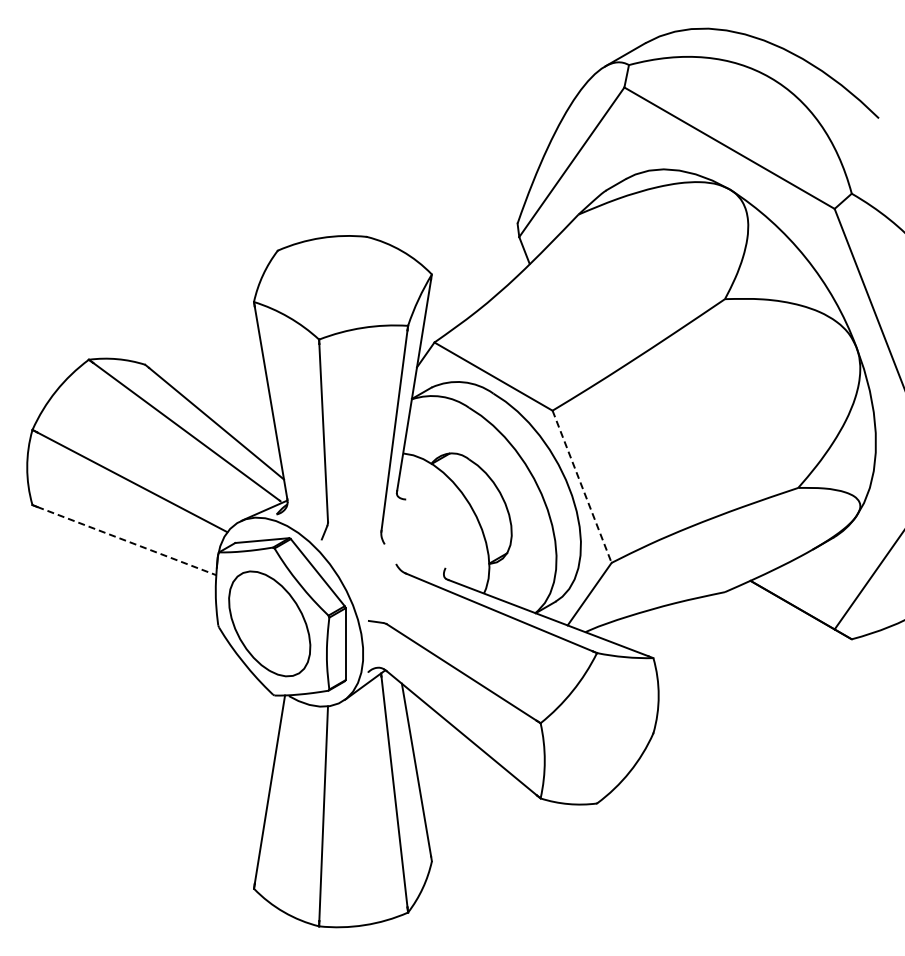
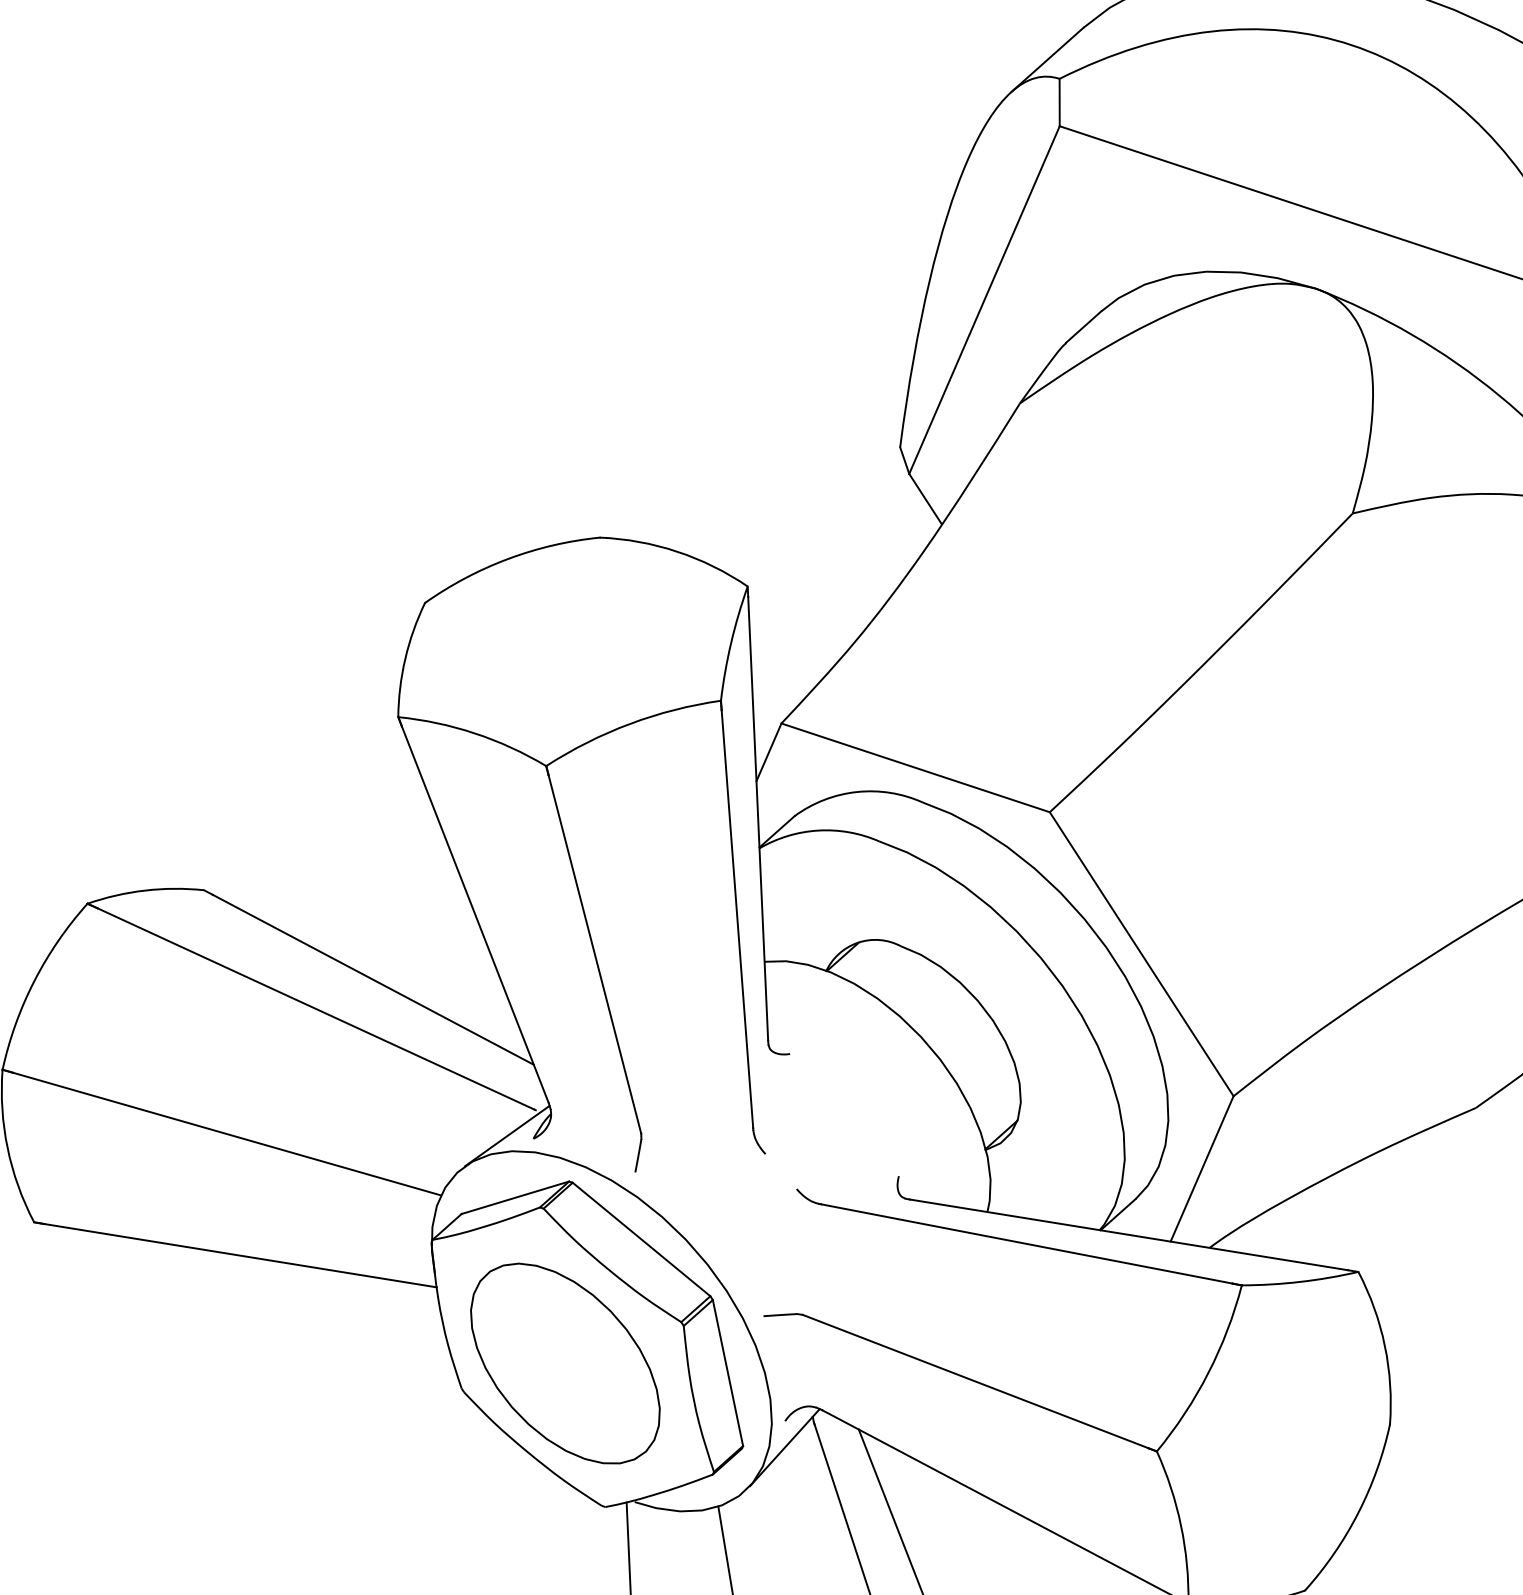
line: (582, 486) -> (1142, 953), dashed -> solid
line: (126, 541) -> (240, 1256), dashed -> solid

